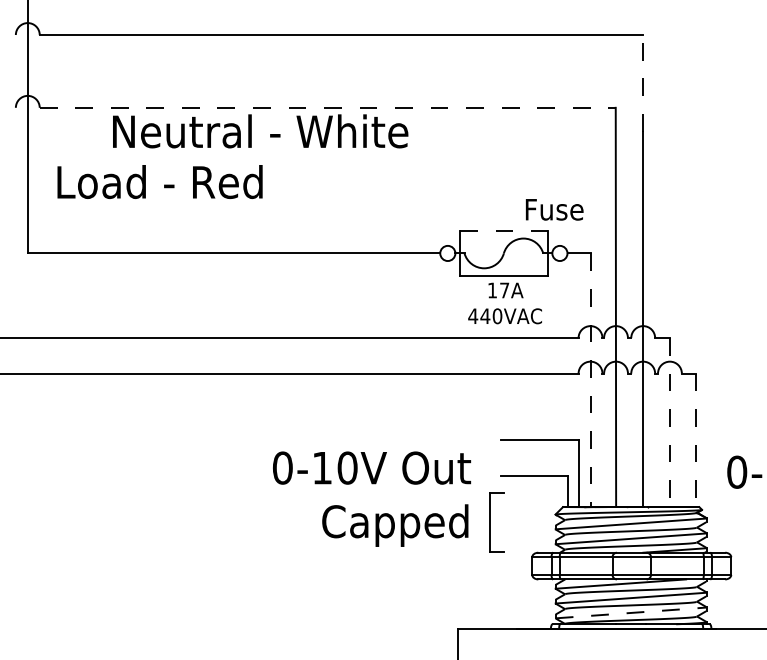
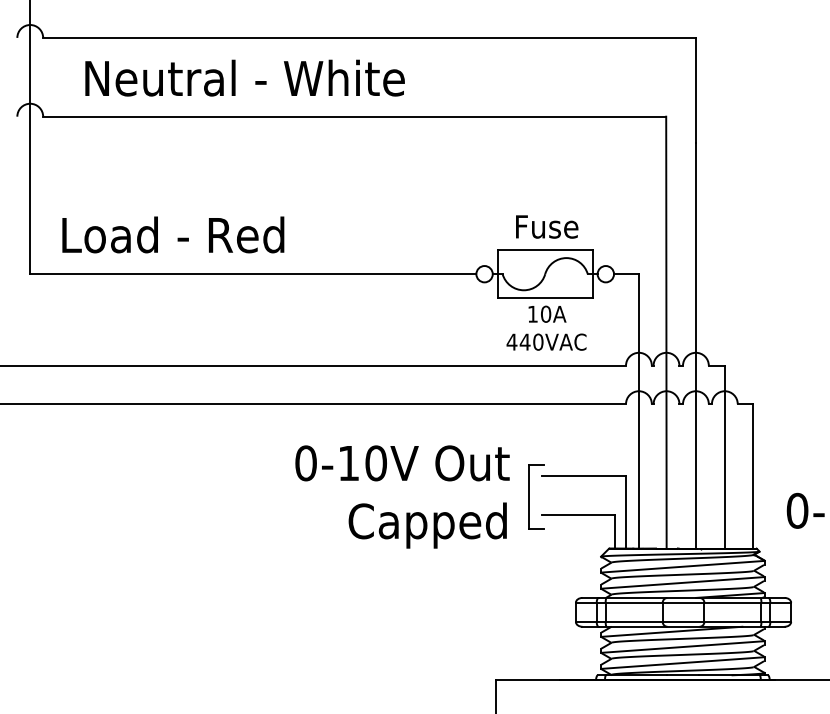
line: (642, 82) -> (695, 89), dashed -> solid
line: (327, 107) -> (354, 116), dashed -> solid
text: (260, 130) -> (244, 77), moved
text: (160, 181) -> (173, 234), moved
text: (554, 209) -> (547, 226), moved
line: (504, 231) -> (545, 250), dashed -> solid
text: (505, 289) -> (546, 313), 17A -> 10A
line: (590, 380) -> (638, 411), dashed -> solid
line: (669, 422) -> (724, 457), dashed -> solid
line: (695, 440) -> (752, 476), dashed -> solid
text: (371, 498) -> (402, 496), moved
part: (490, 521) -> (529, 496), moved
line: (630, 613) -> (682, 663), dashed -> solid

